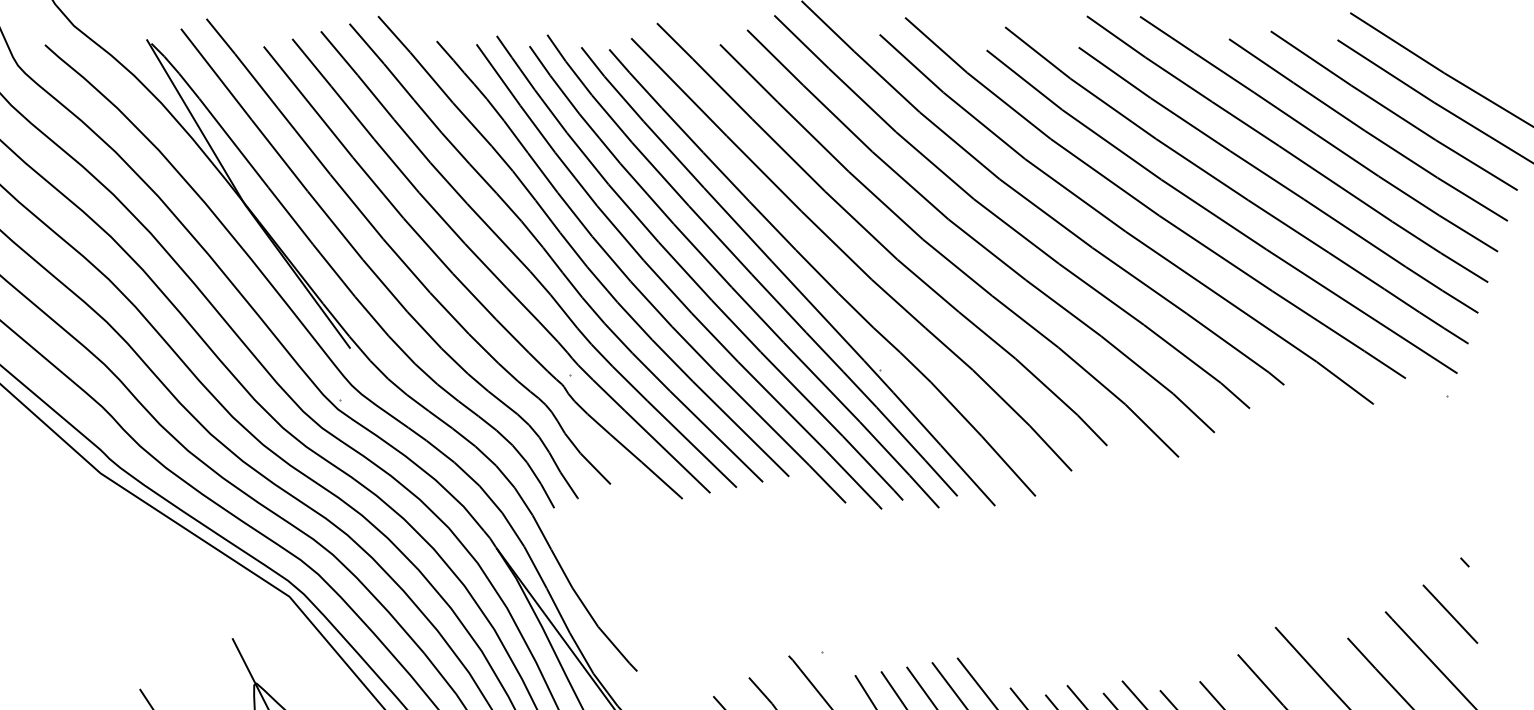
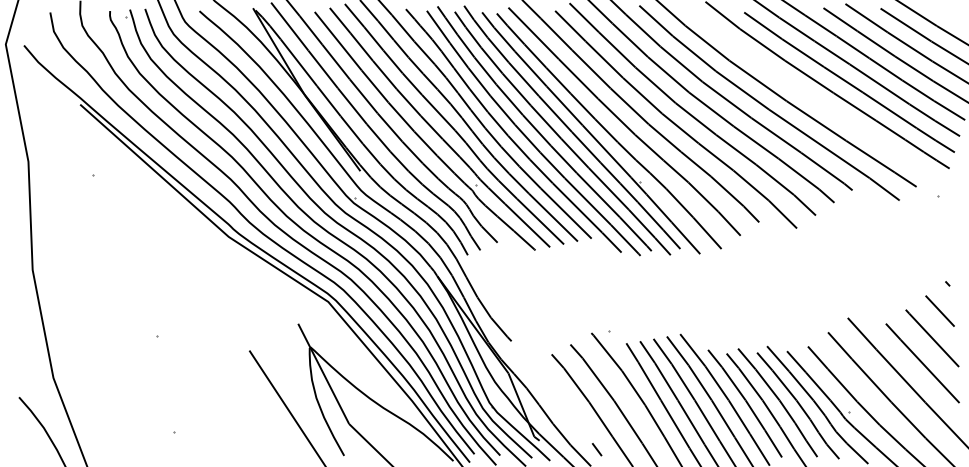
line: (1217, 214) -> (817, 100), removed

